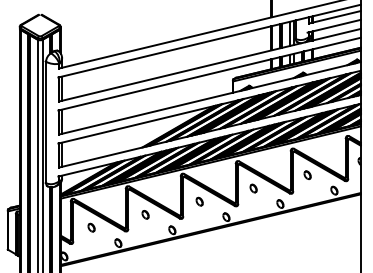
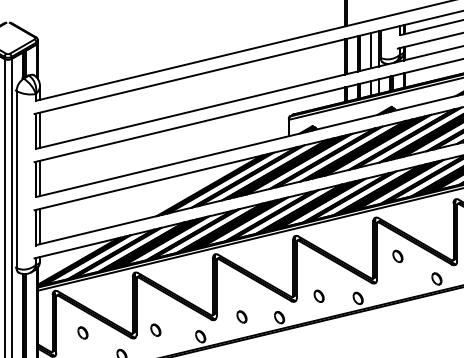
part: (253, 188) -> (318, 296), moved
part: (199, 201) -> (241, 316), moved
part: (145, 214) -> (155, 329), moved

